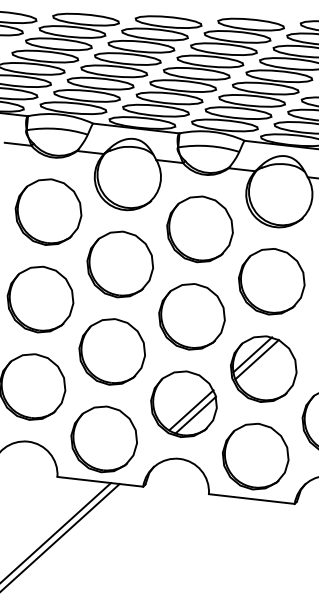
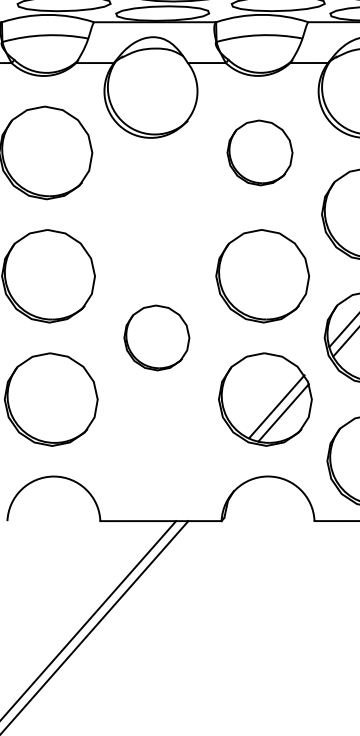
part: (199, 229) -> (259, 153), size x0.7
part: (119, 264) -> (153, 214), removed
part: (111, 351) -> (155, 337), size x0.7
part: (103, 439) -> (158, 461), removed

